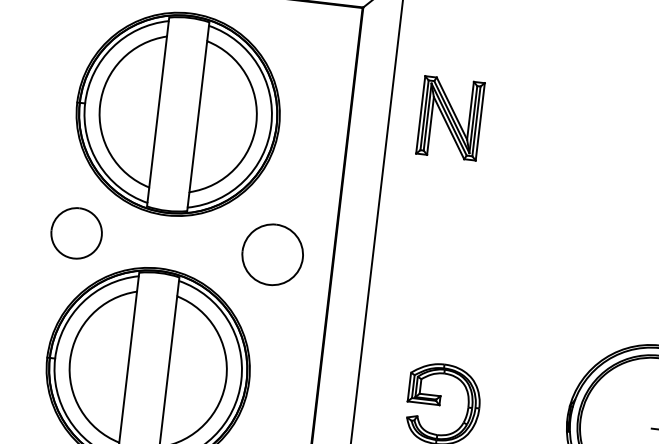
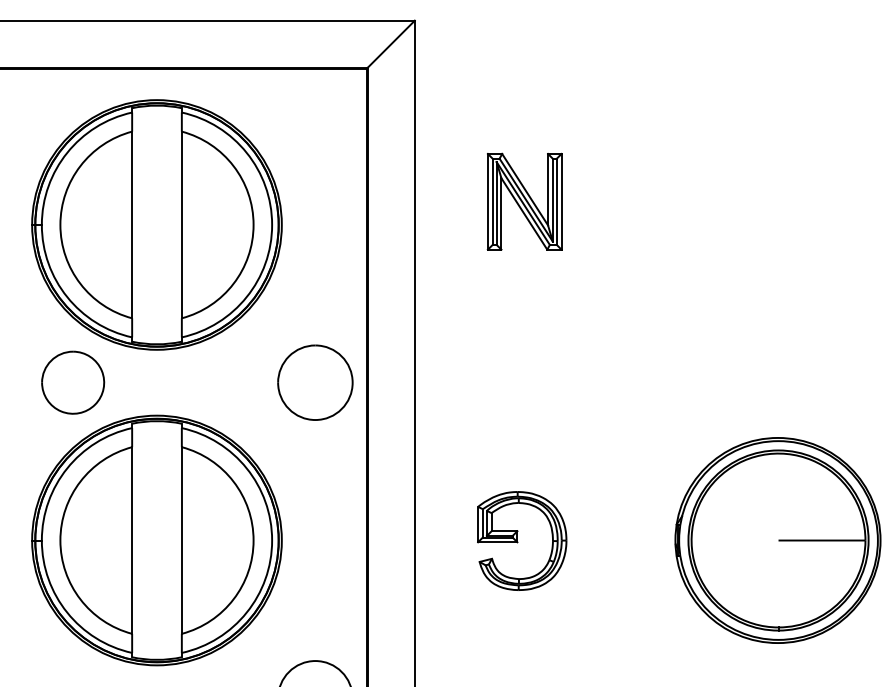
part: (450, 118) -> (524, 201), moved
part: (76, 233) -> (73, 382), moved
part: (272, 254) -> (315, 382), moved

